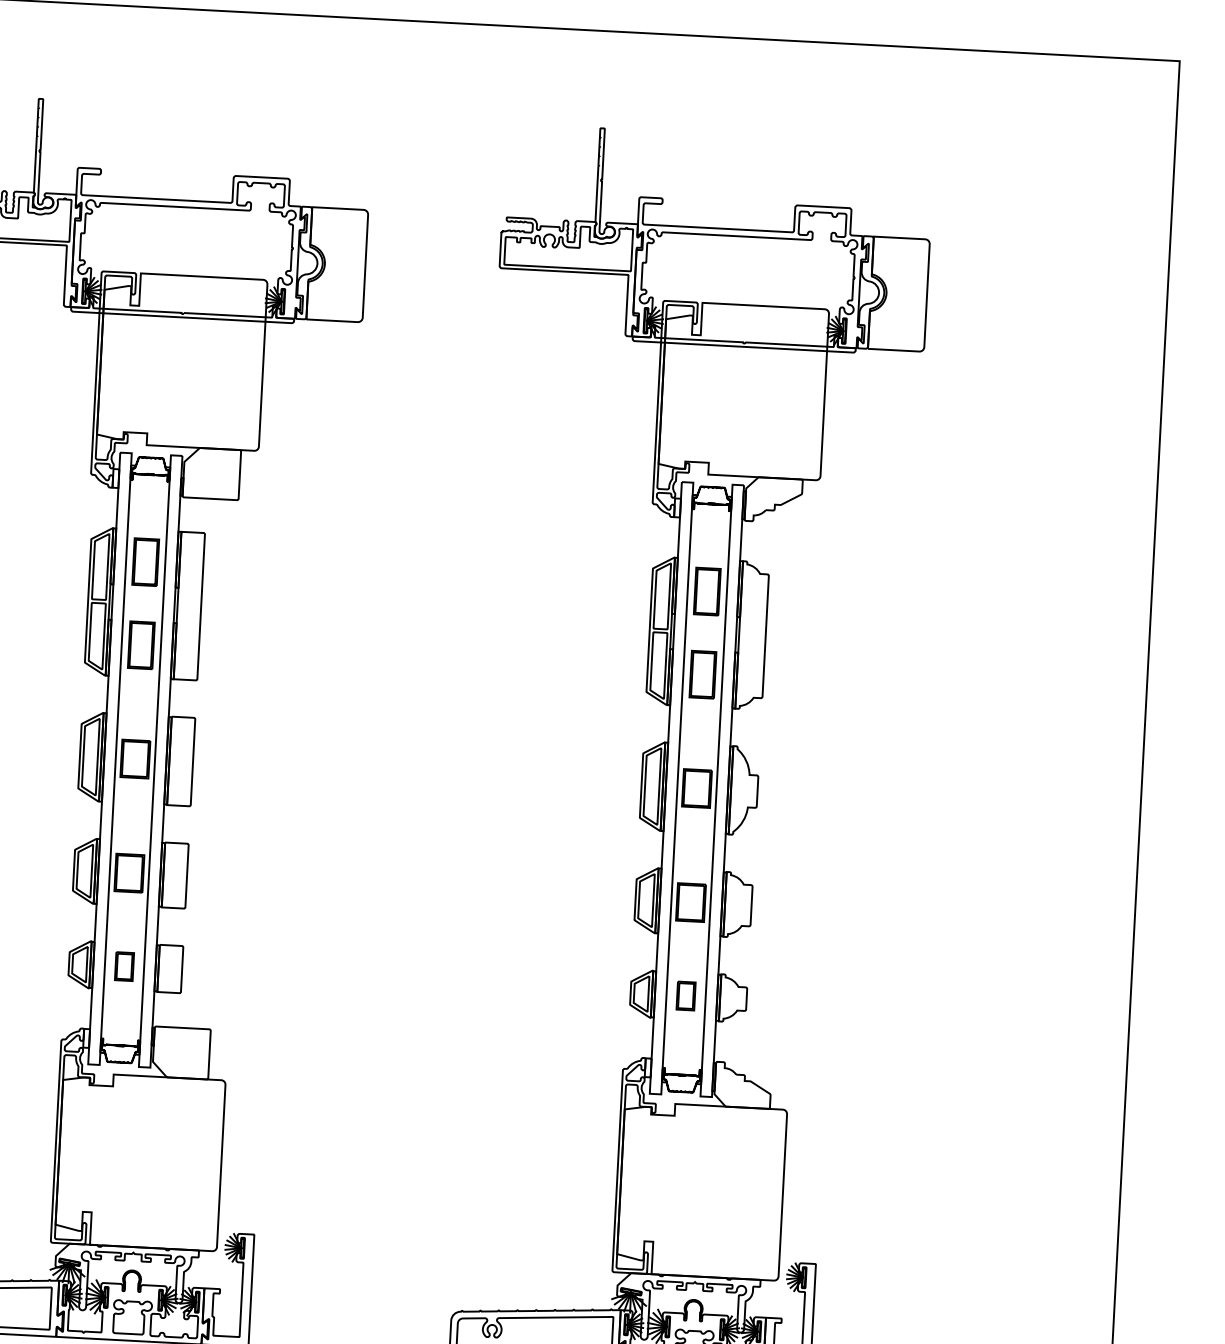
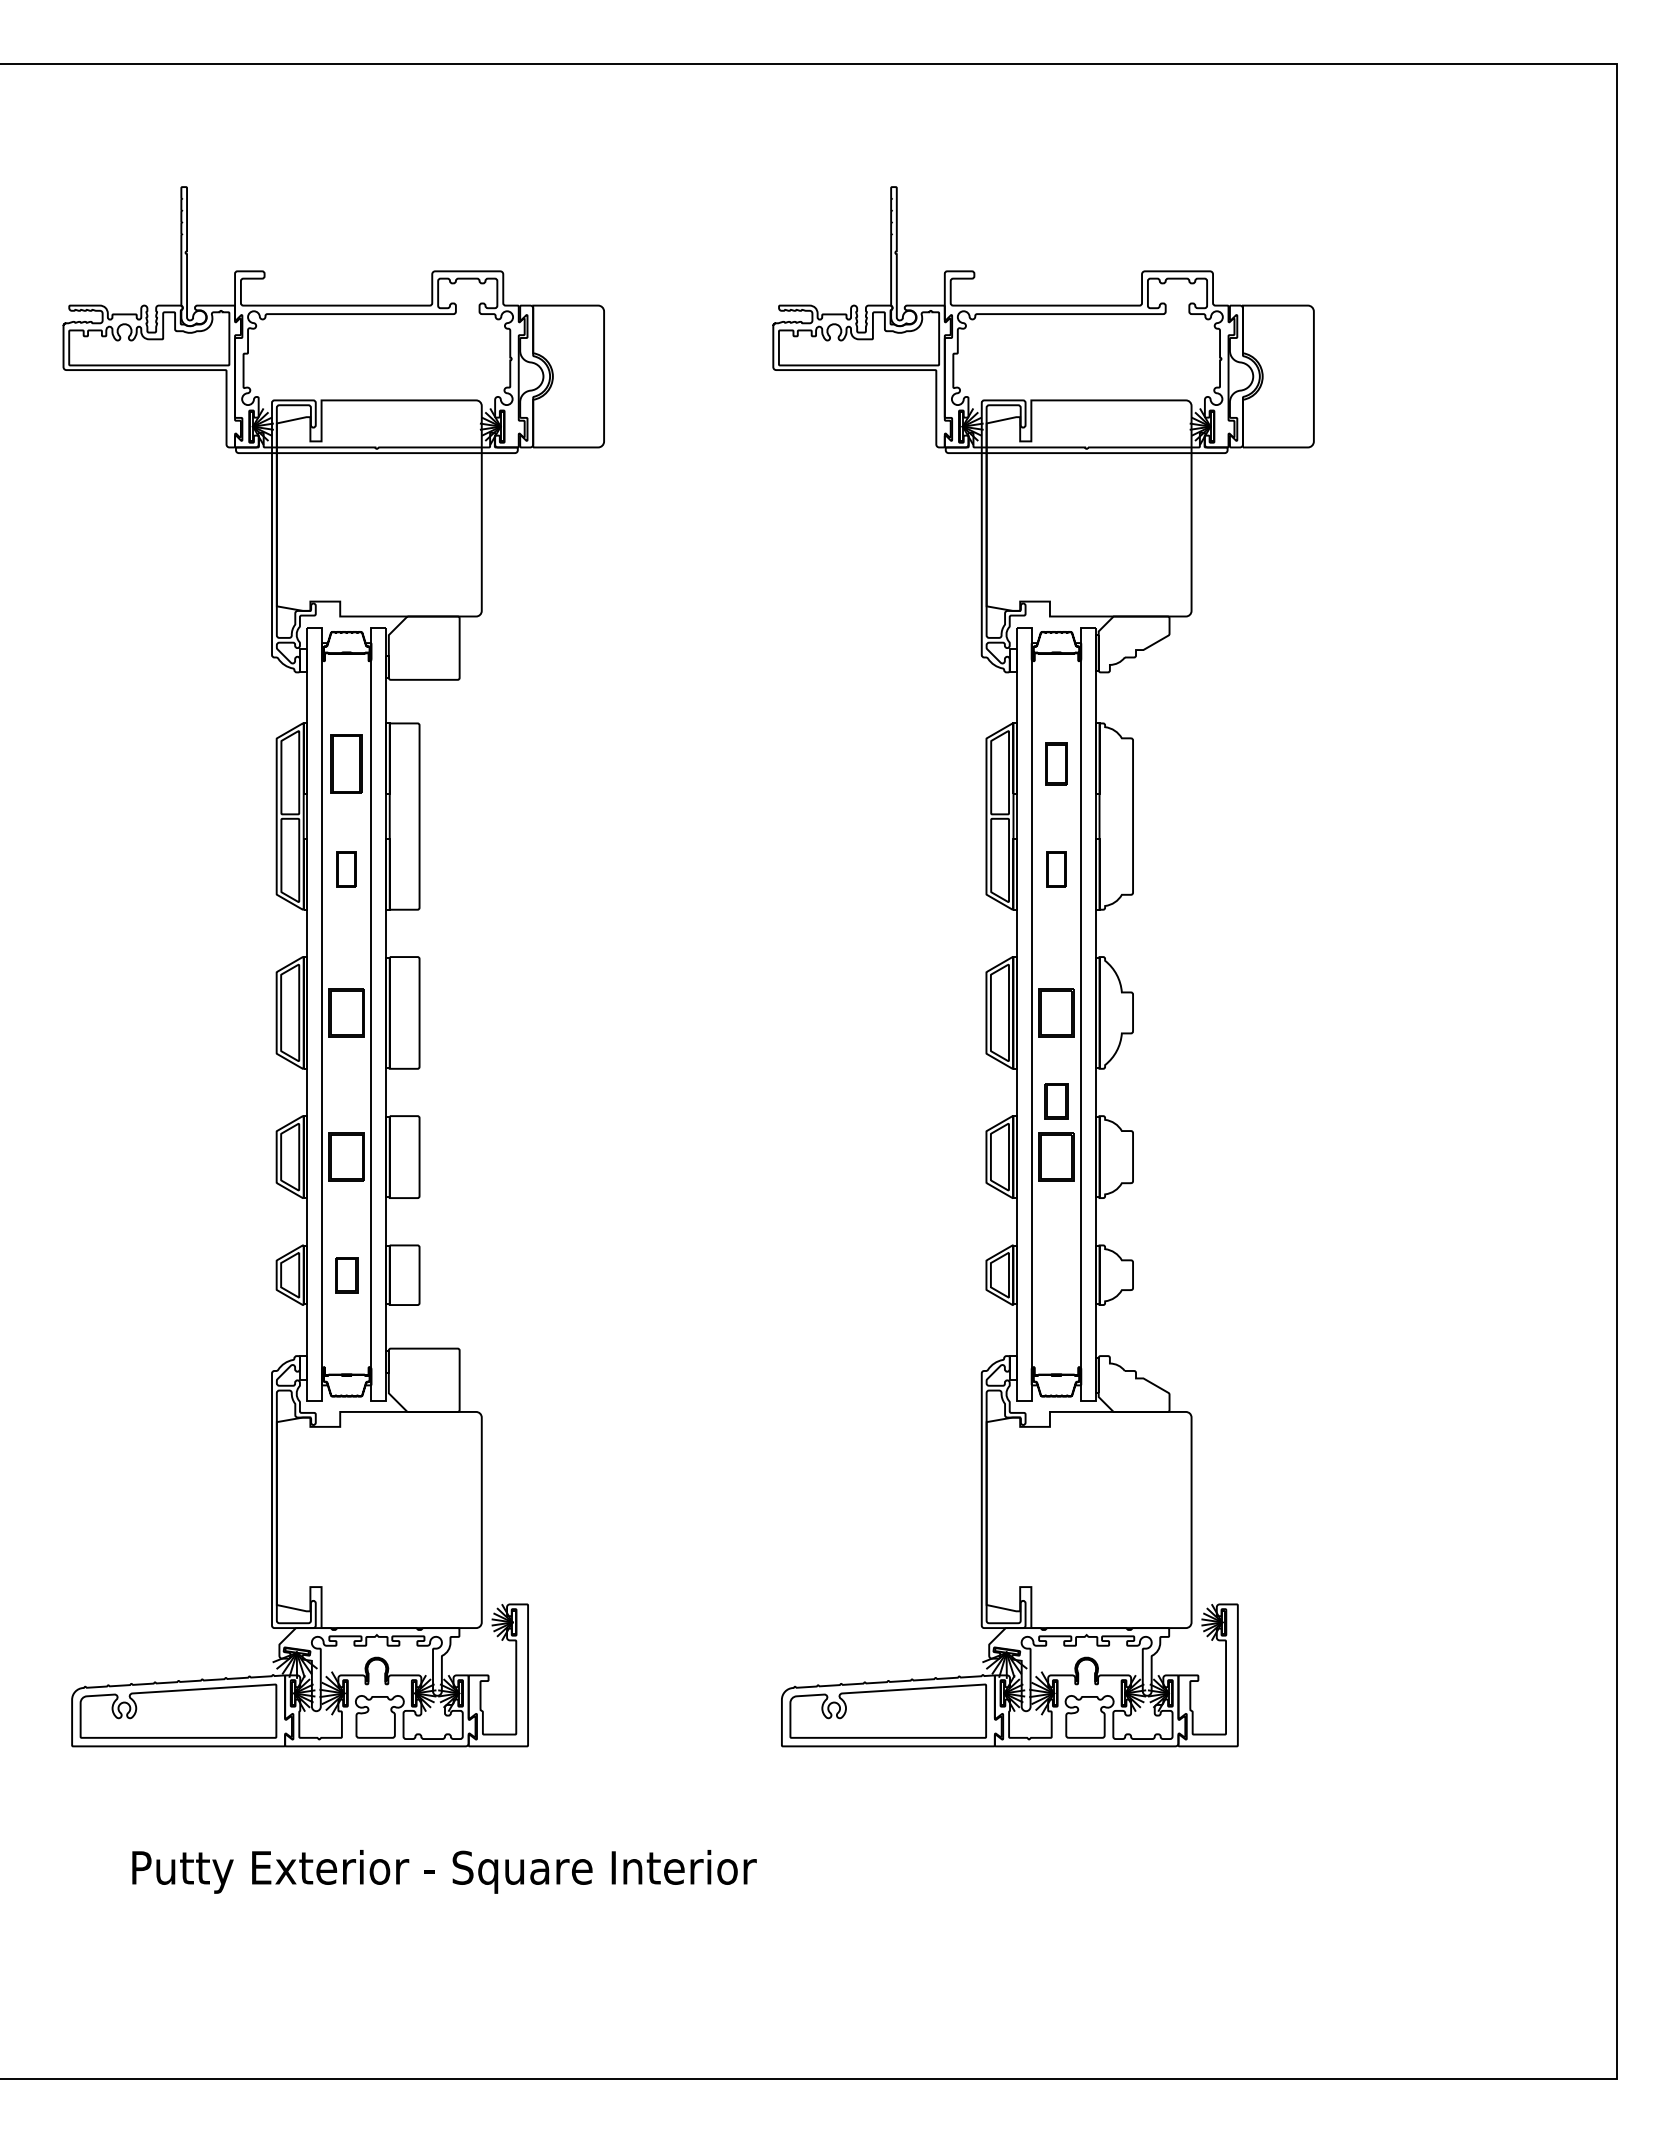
part: (707, 591) -> (1056, 763), size x0.7
part: (141, 645) -> (346, 869), size x0.6
part: (702, 675) -> (1056, 869), size x0.6
part: (686, 996) -> (1056, 1101), moved

